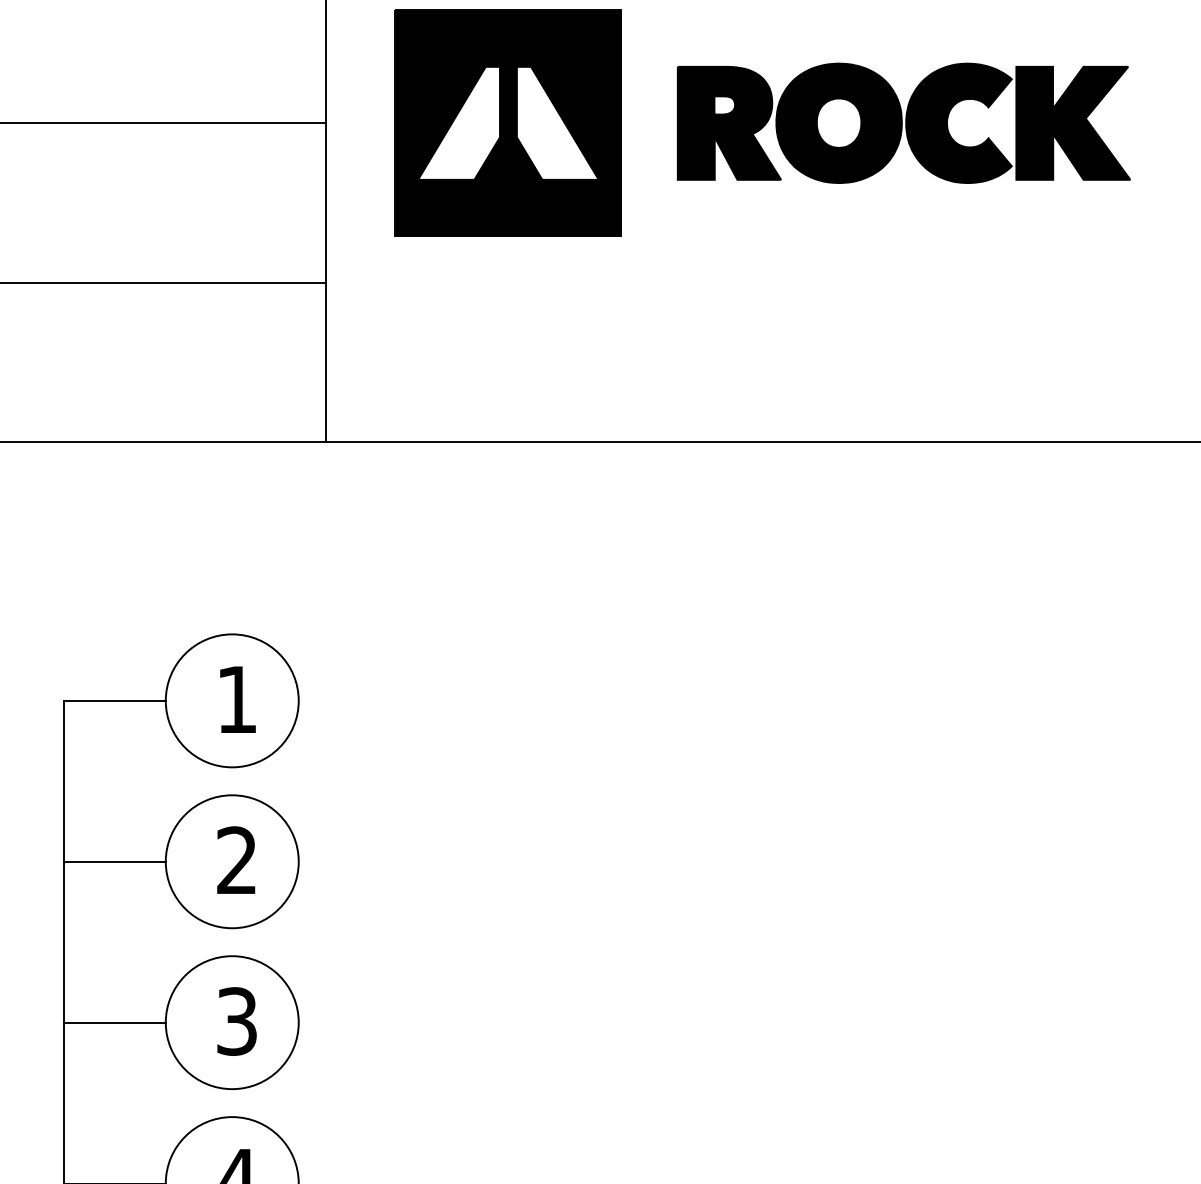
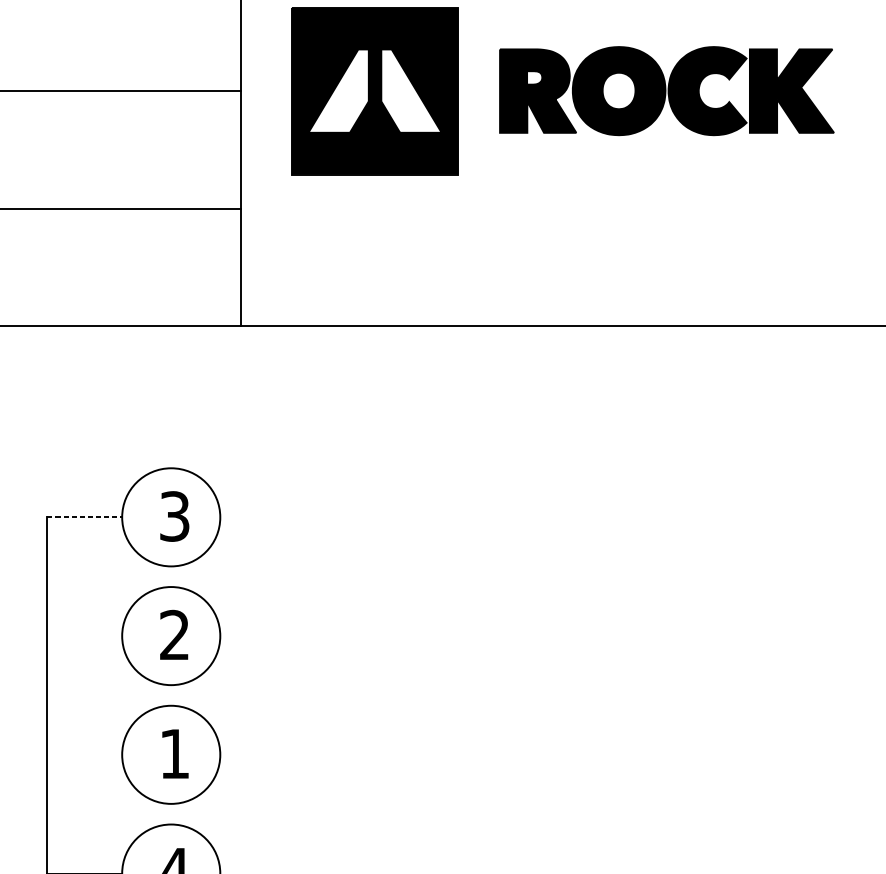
text: (236, 699) -> (174, 516), 1 -> 3
line: (115, 700) -> (85, 517), solid -> dashed
line: (114, 861) -> (84, 635), removed
text: (236, 1021) -> (174, 753), 3 -> 1
line: (114, 1022) -> (84, 754), removed

